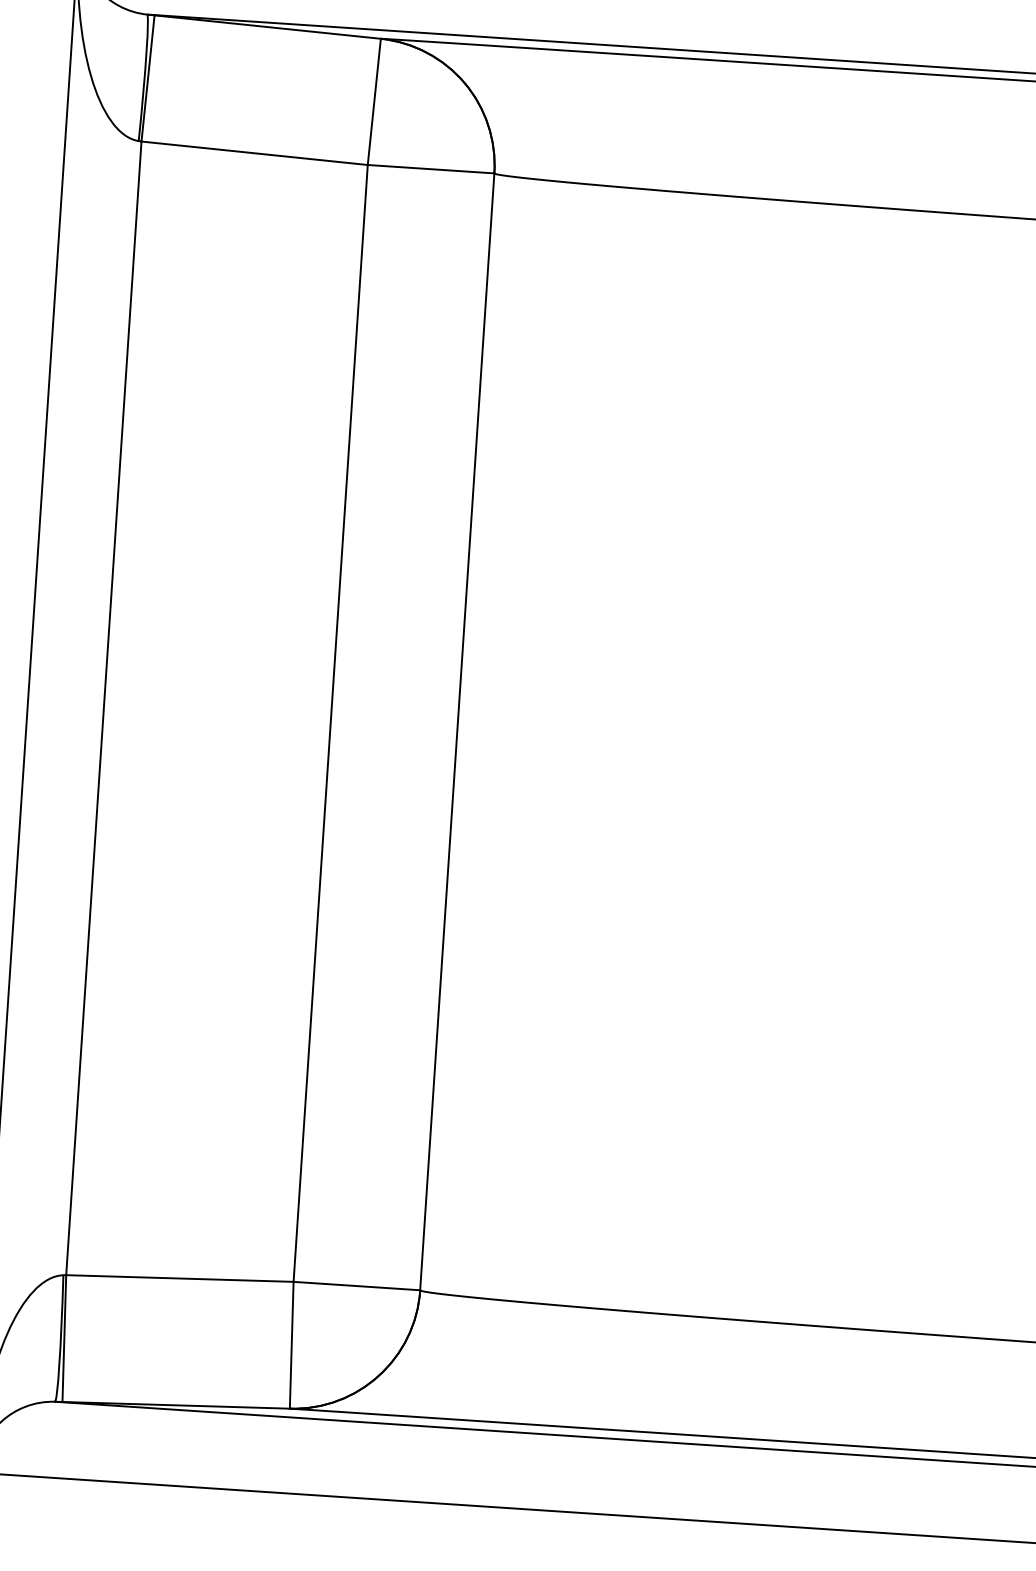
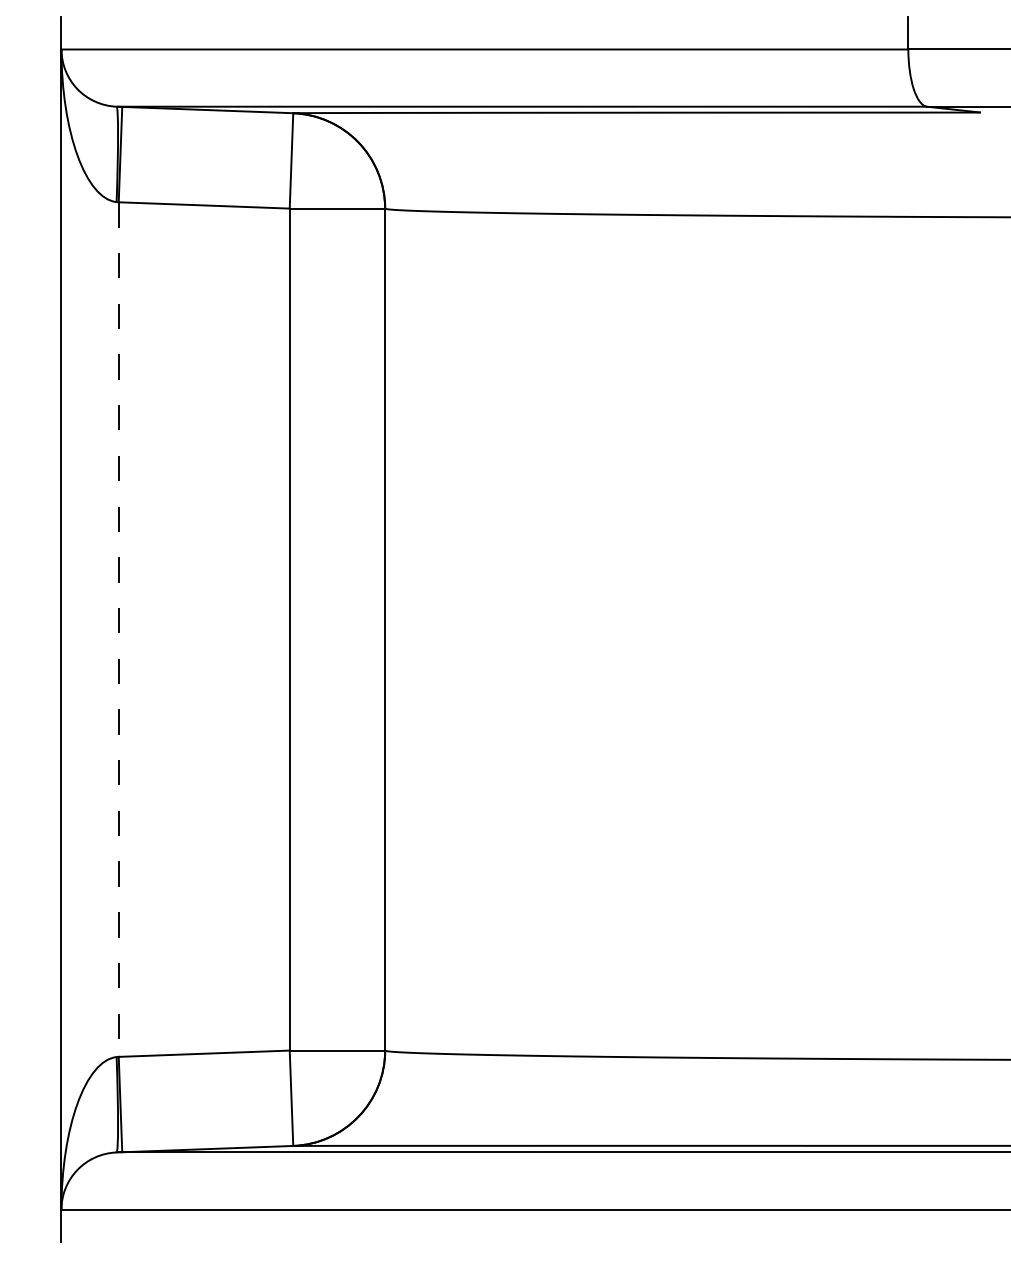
line: (103, 709) -> (118, 630), solid -> dashed

